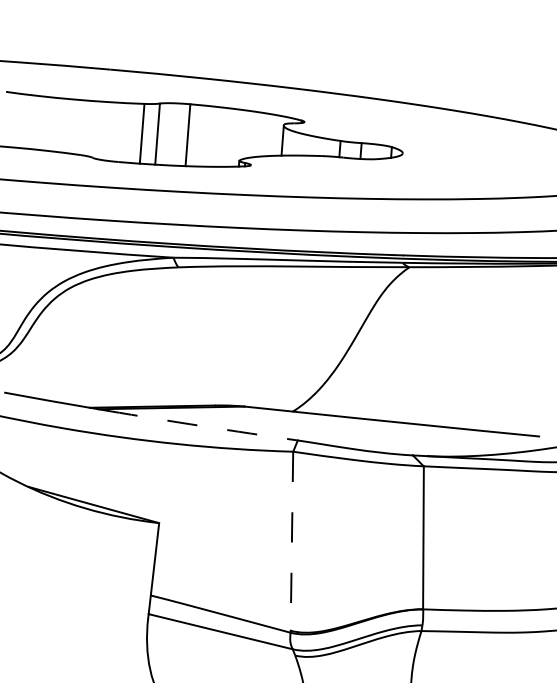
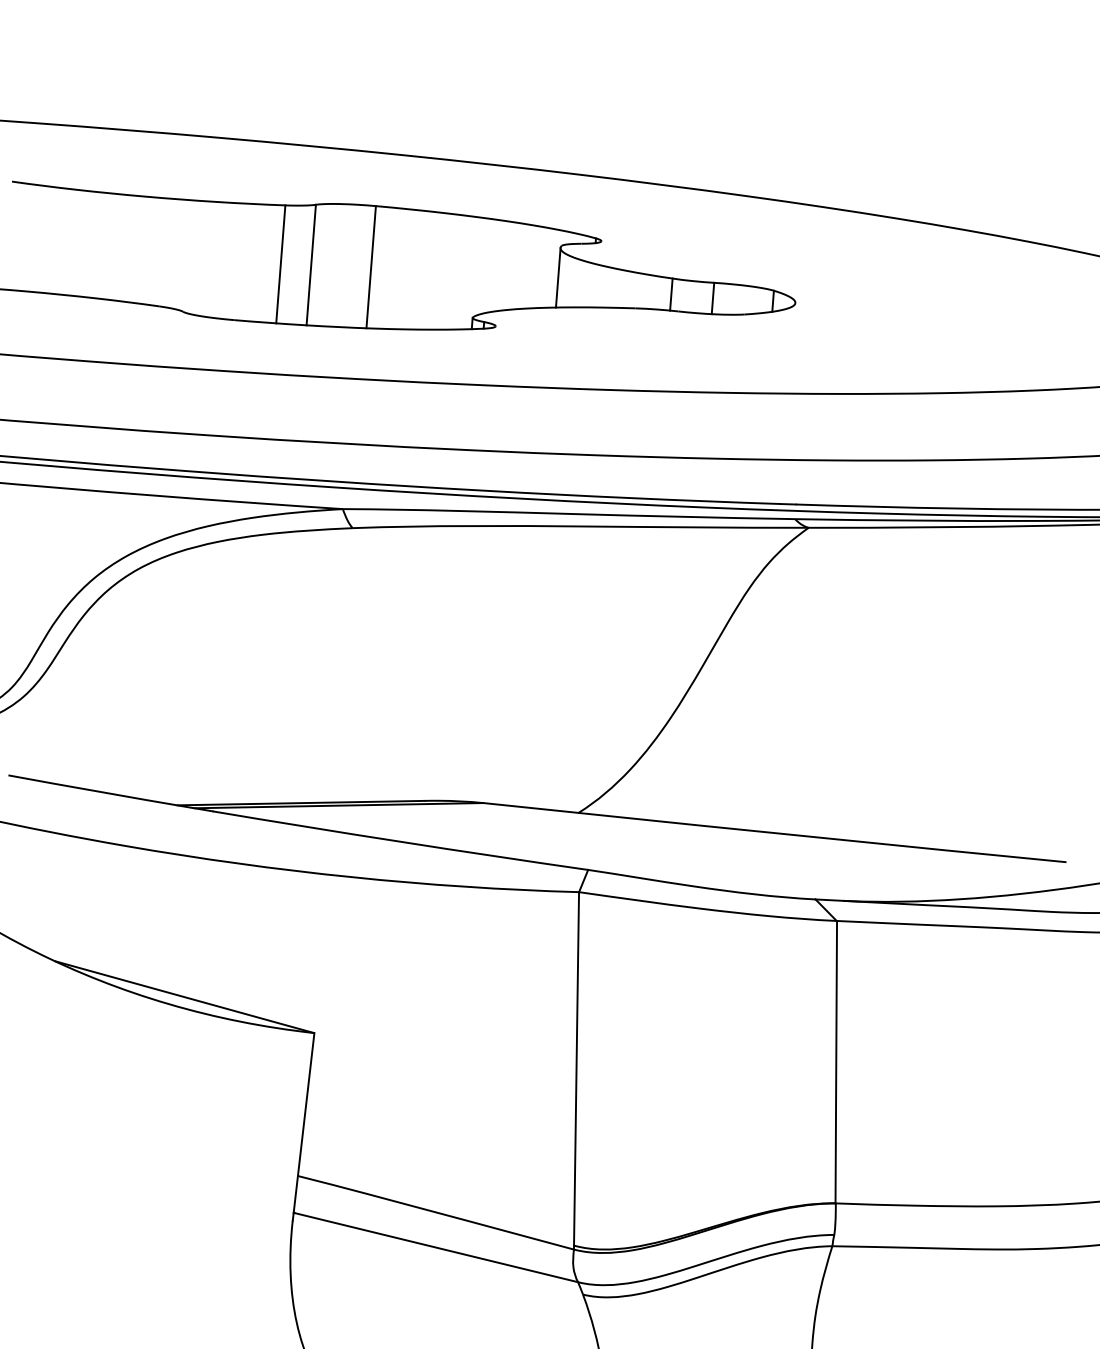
arc: (202, 426) -> (399, 842), dashed -> solid
line: (291, 541) -> (575, 1069), dashed -> solid

